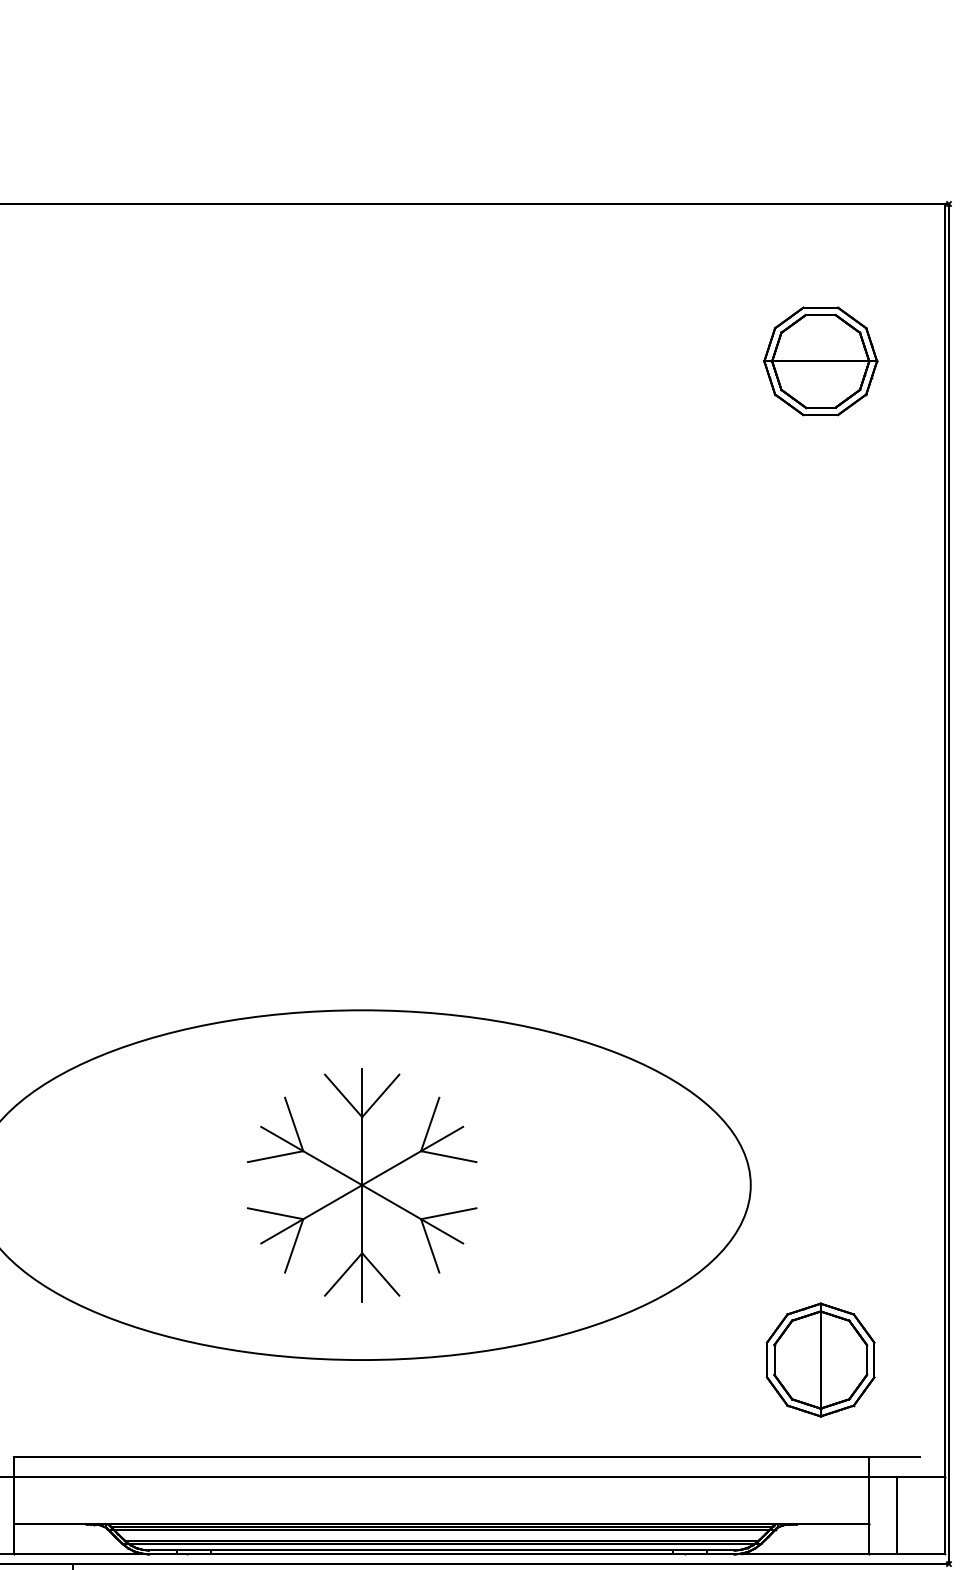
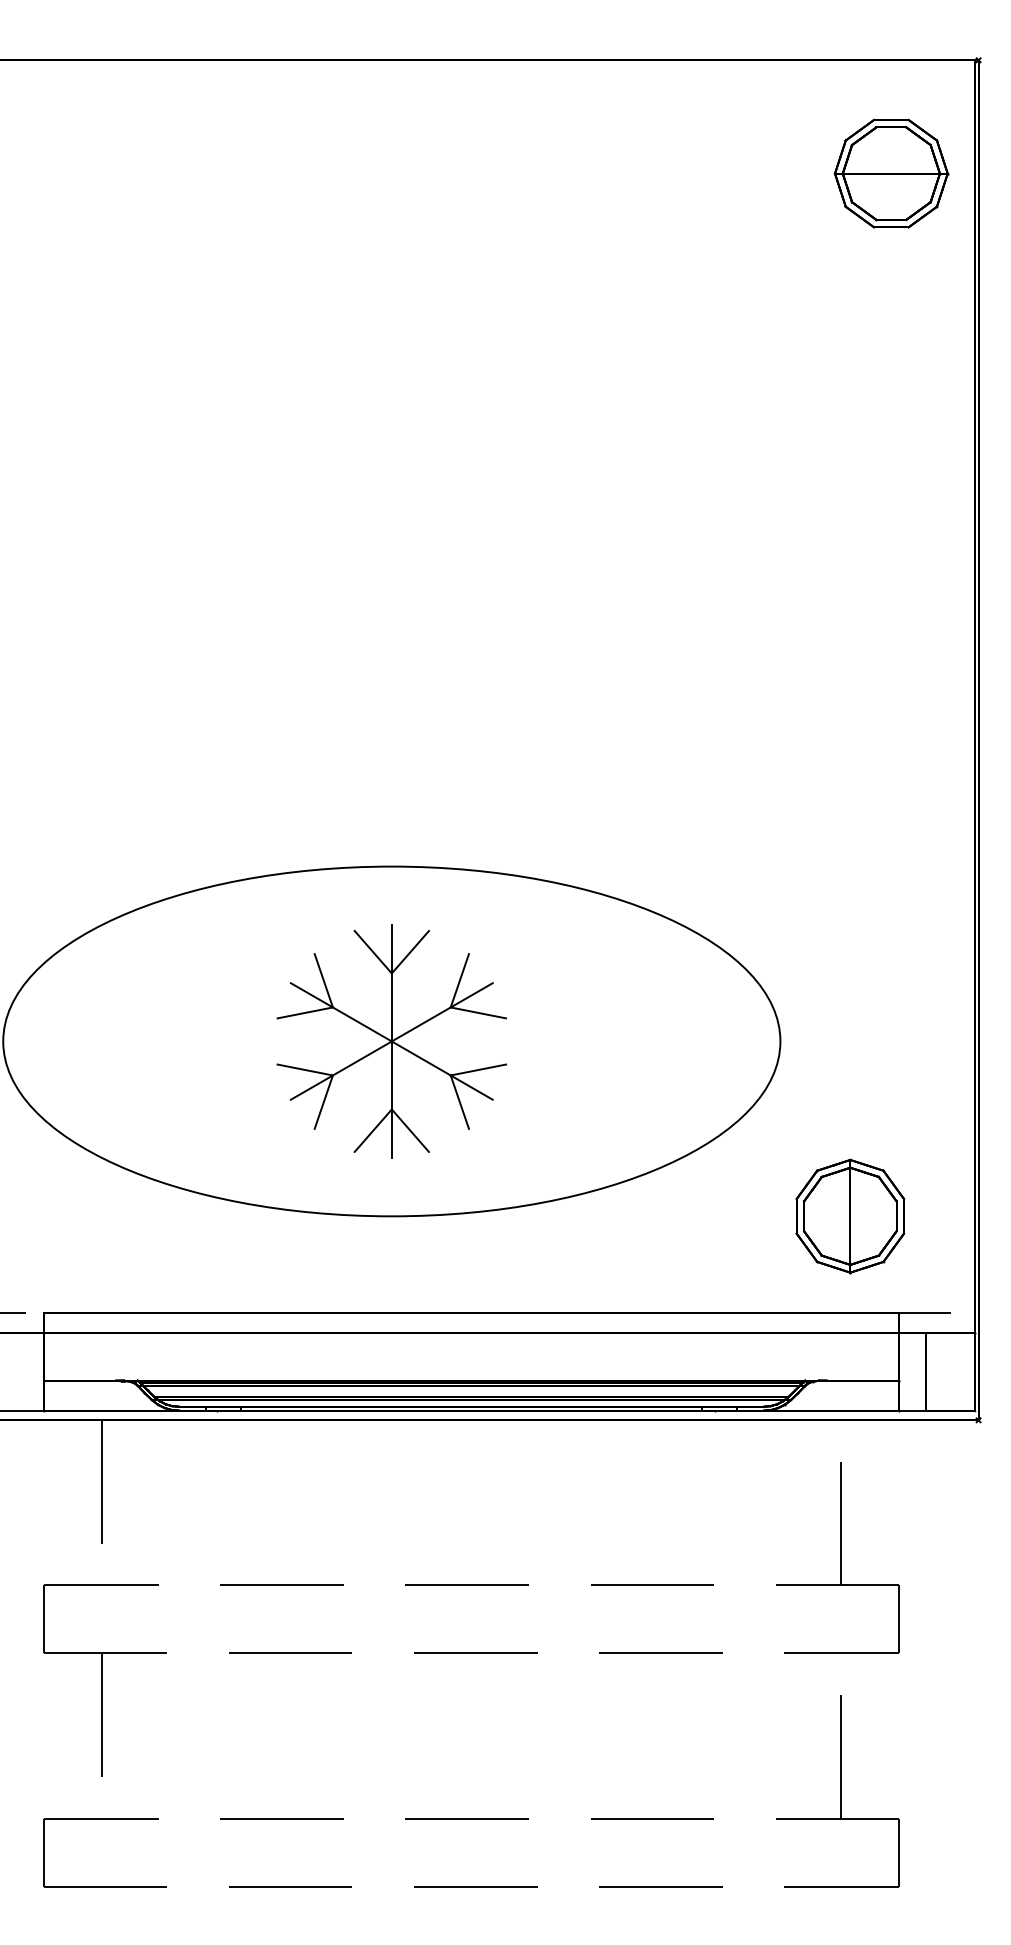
part: (820, 361) -> (891, 173), moved

